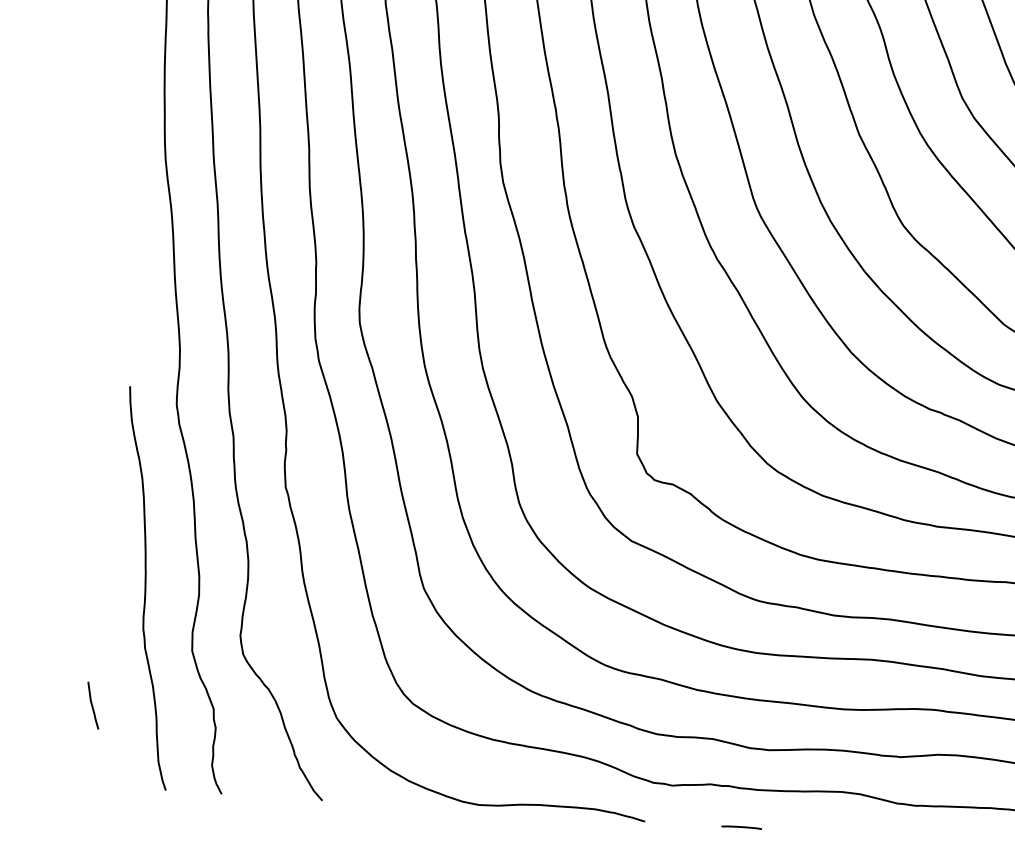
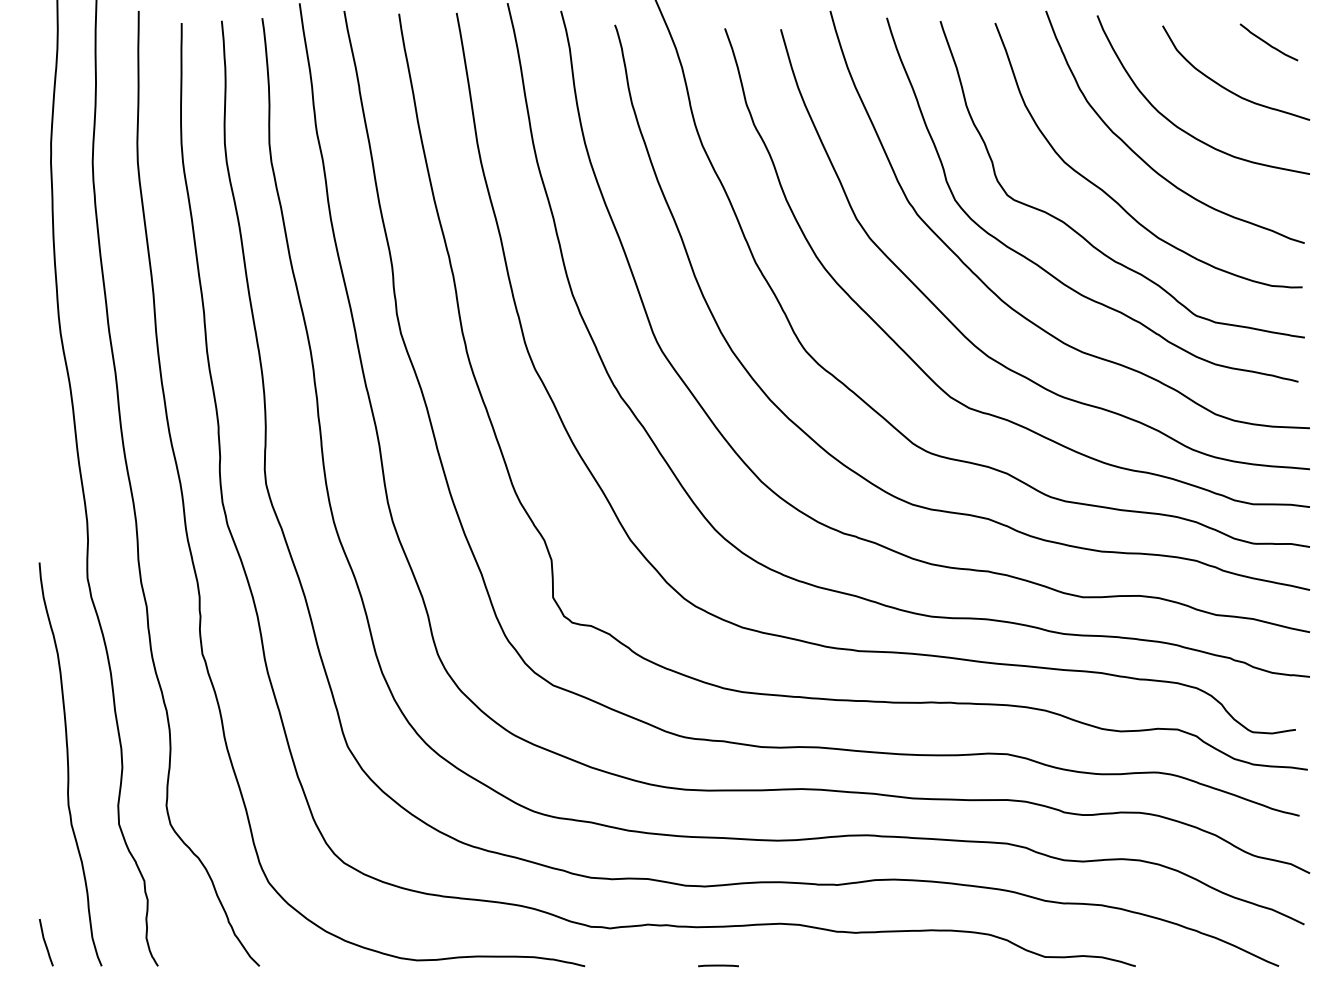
line: (92, 705) -> (45, 942), moved
line: (741, 827) -> (718, 965), moved

